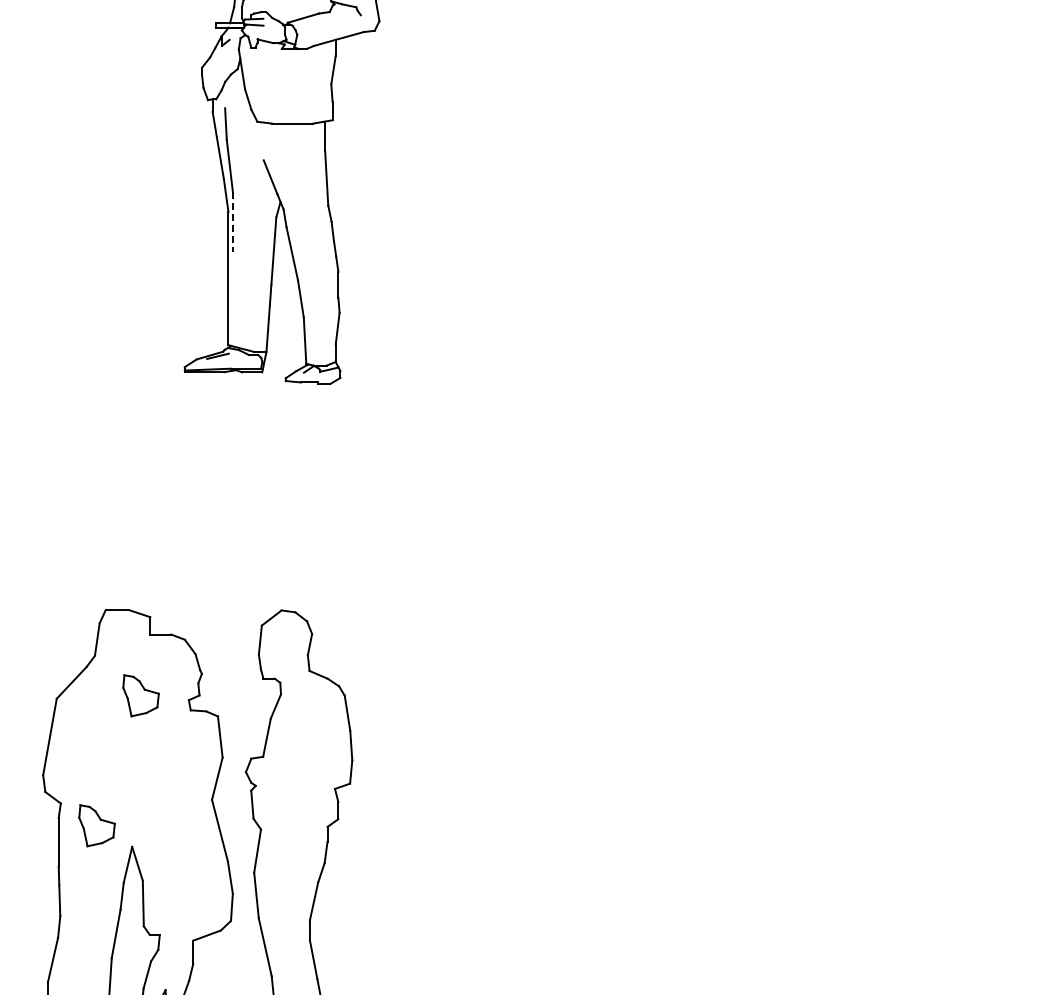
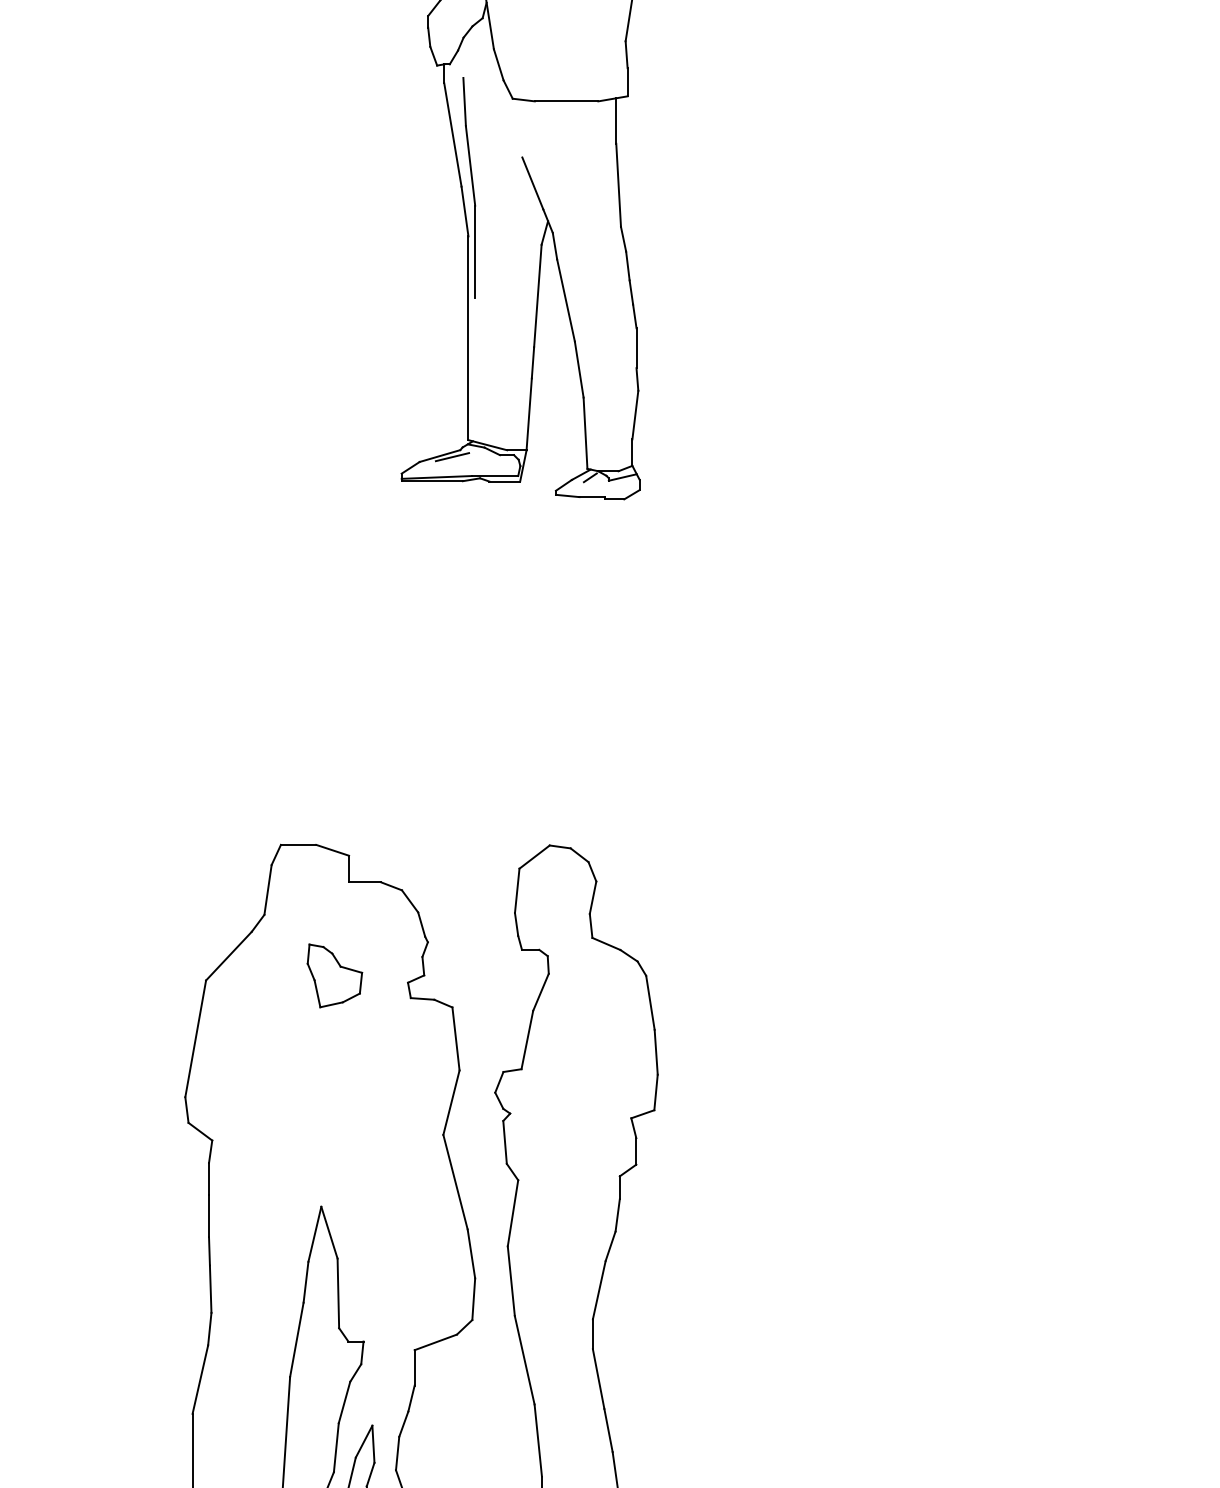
line: (232, 222) -> (474, 252), dashed -> solid
part: (96, 825) -> (266, 1174), removed

